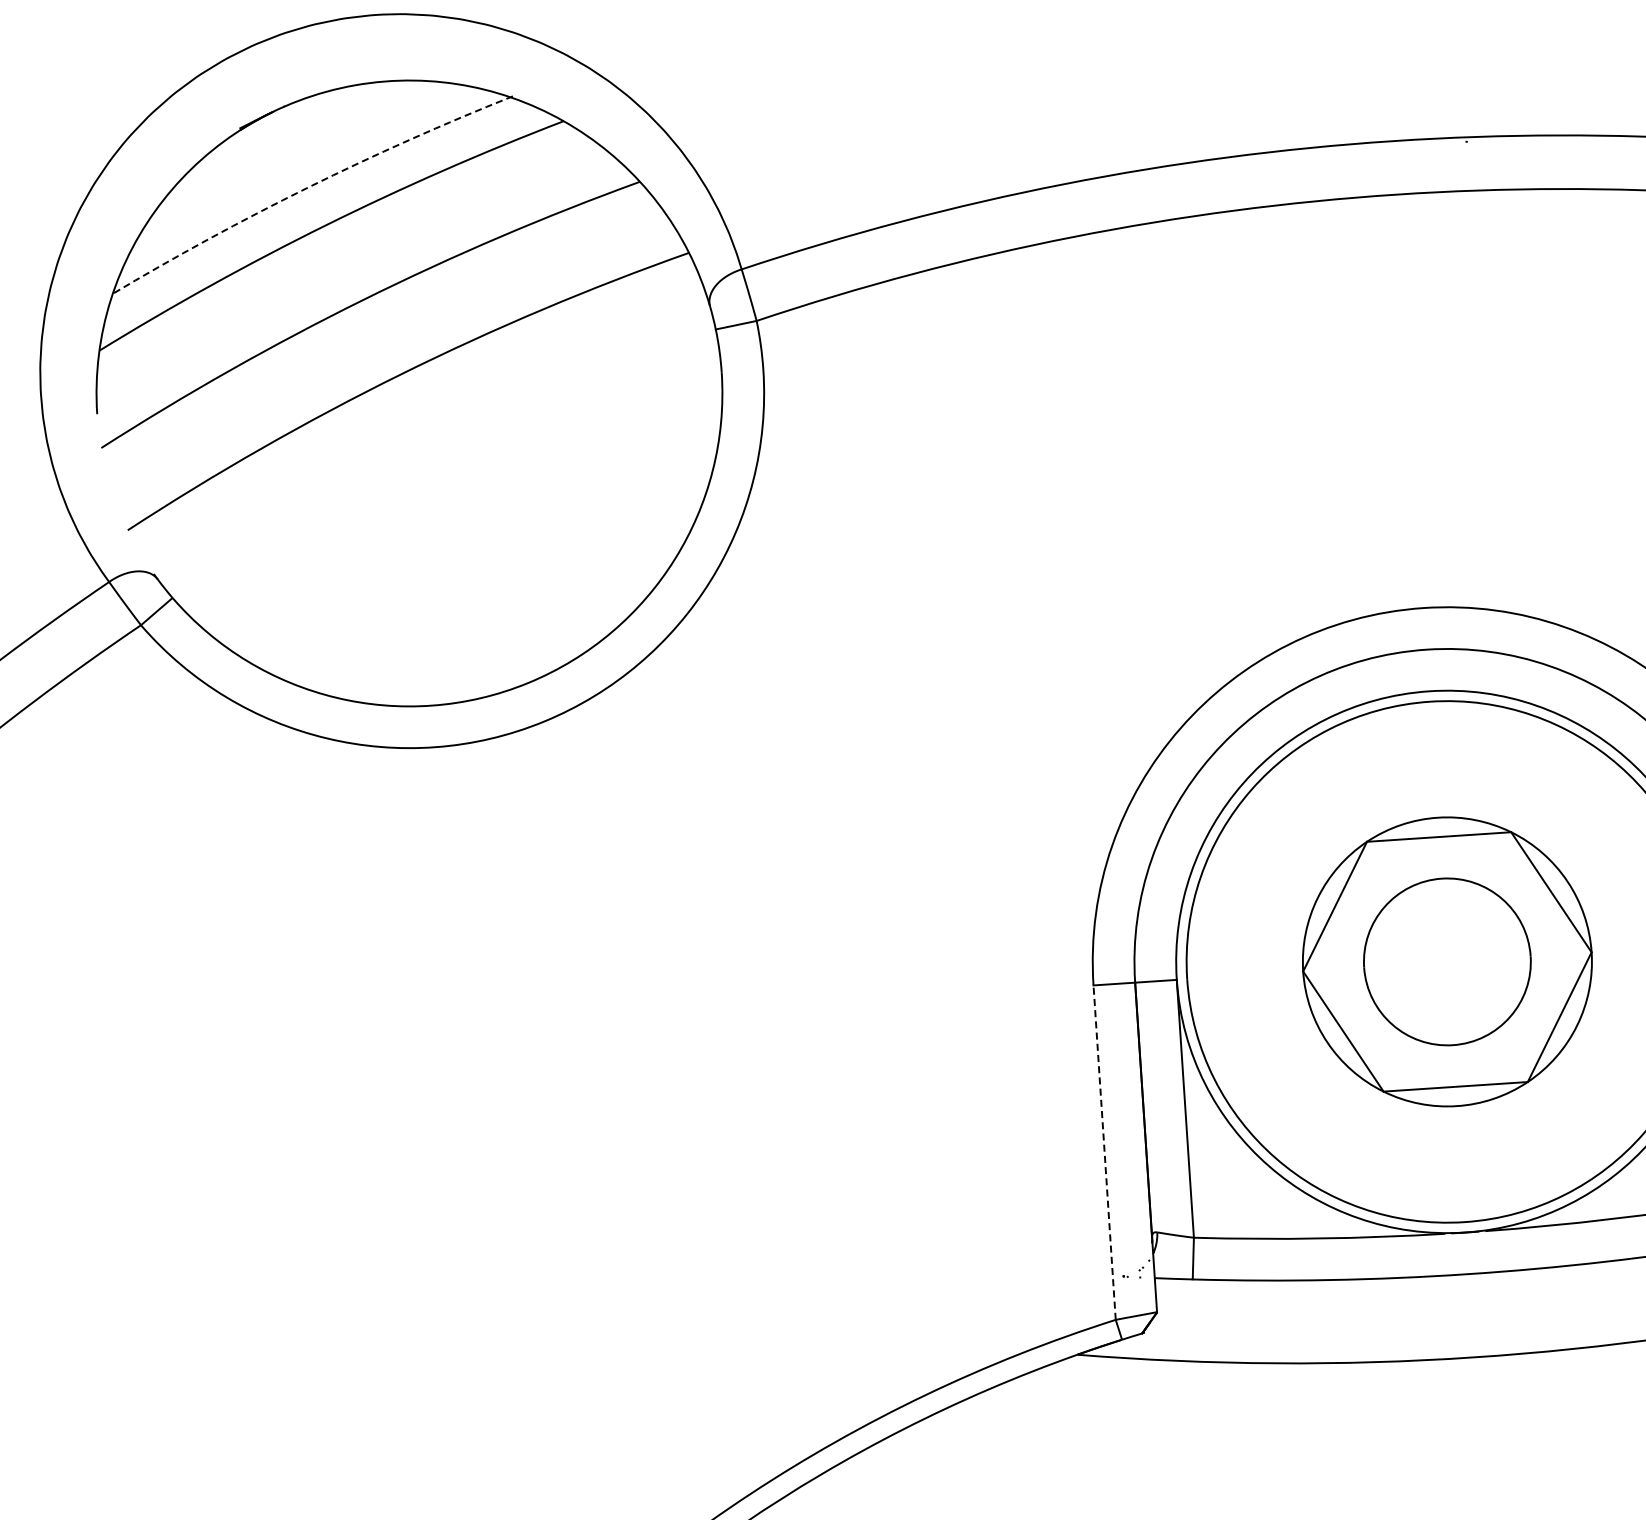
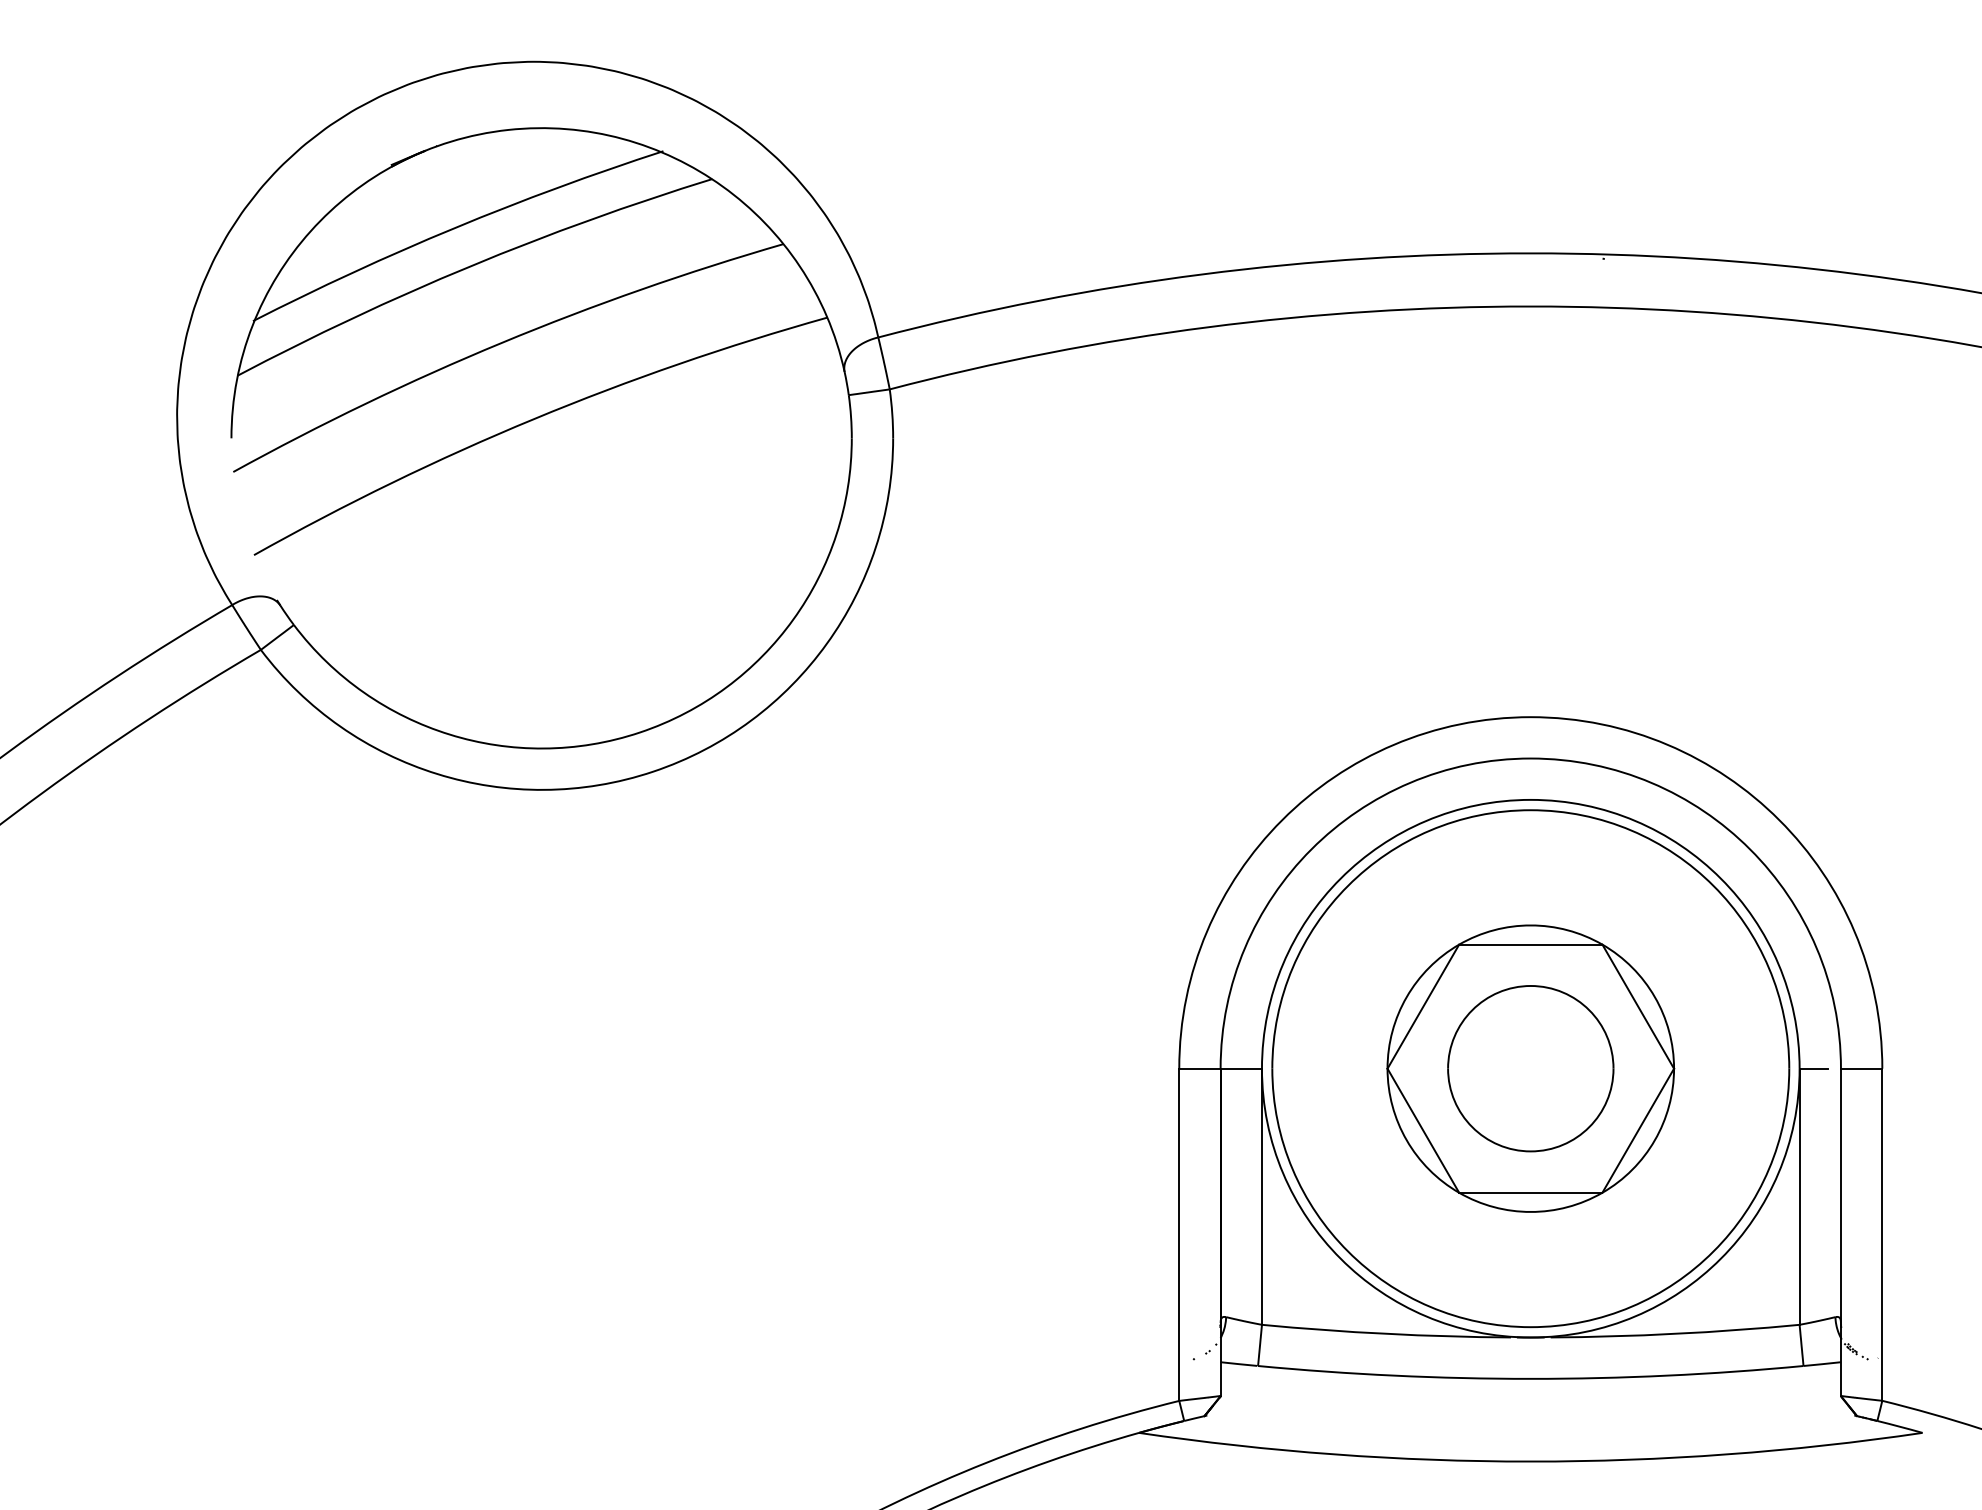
arc: (307, 188) -> (454, 228), dashed -> solid
line: (1104, 1152) -> (1179, 1234), dashed -> solid

